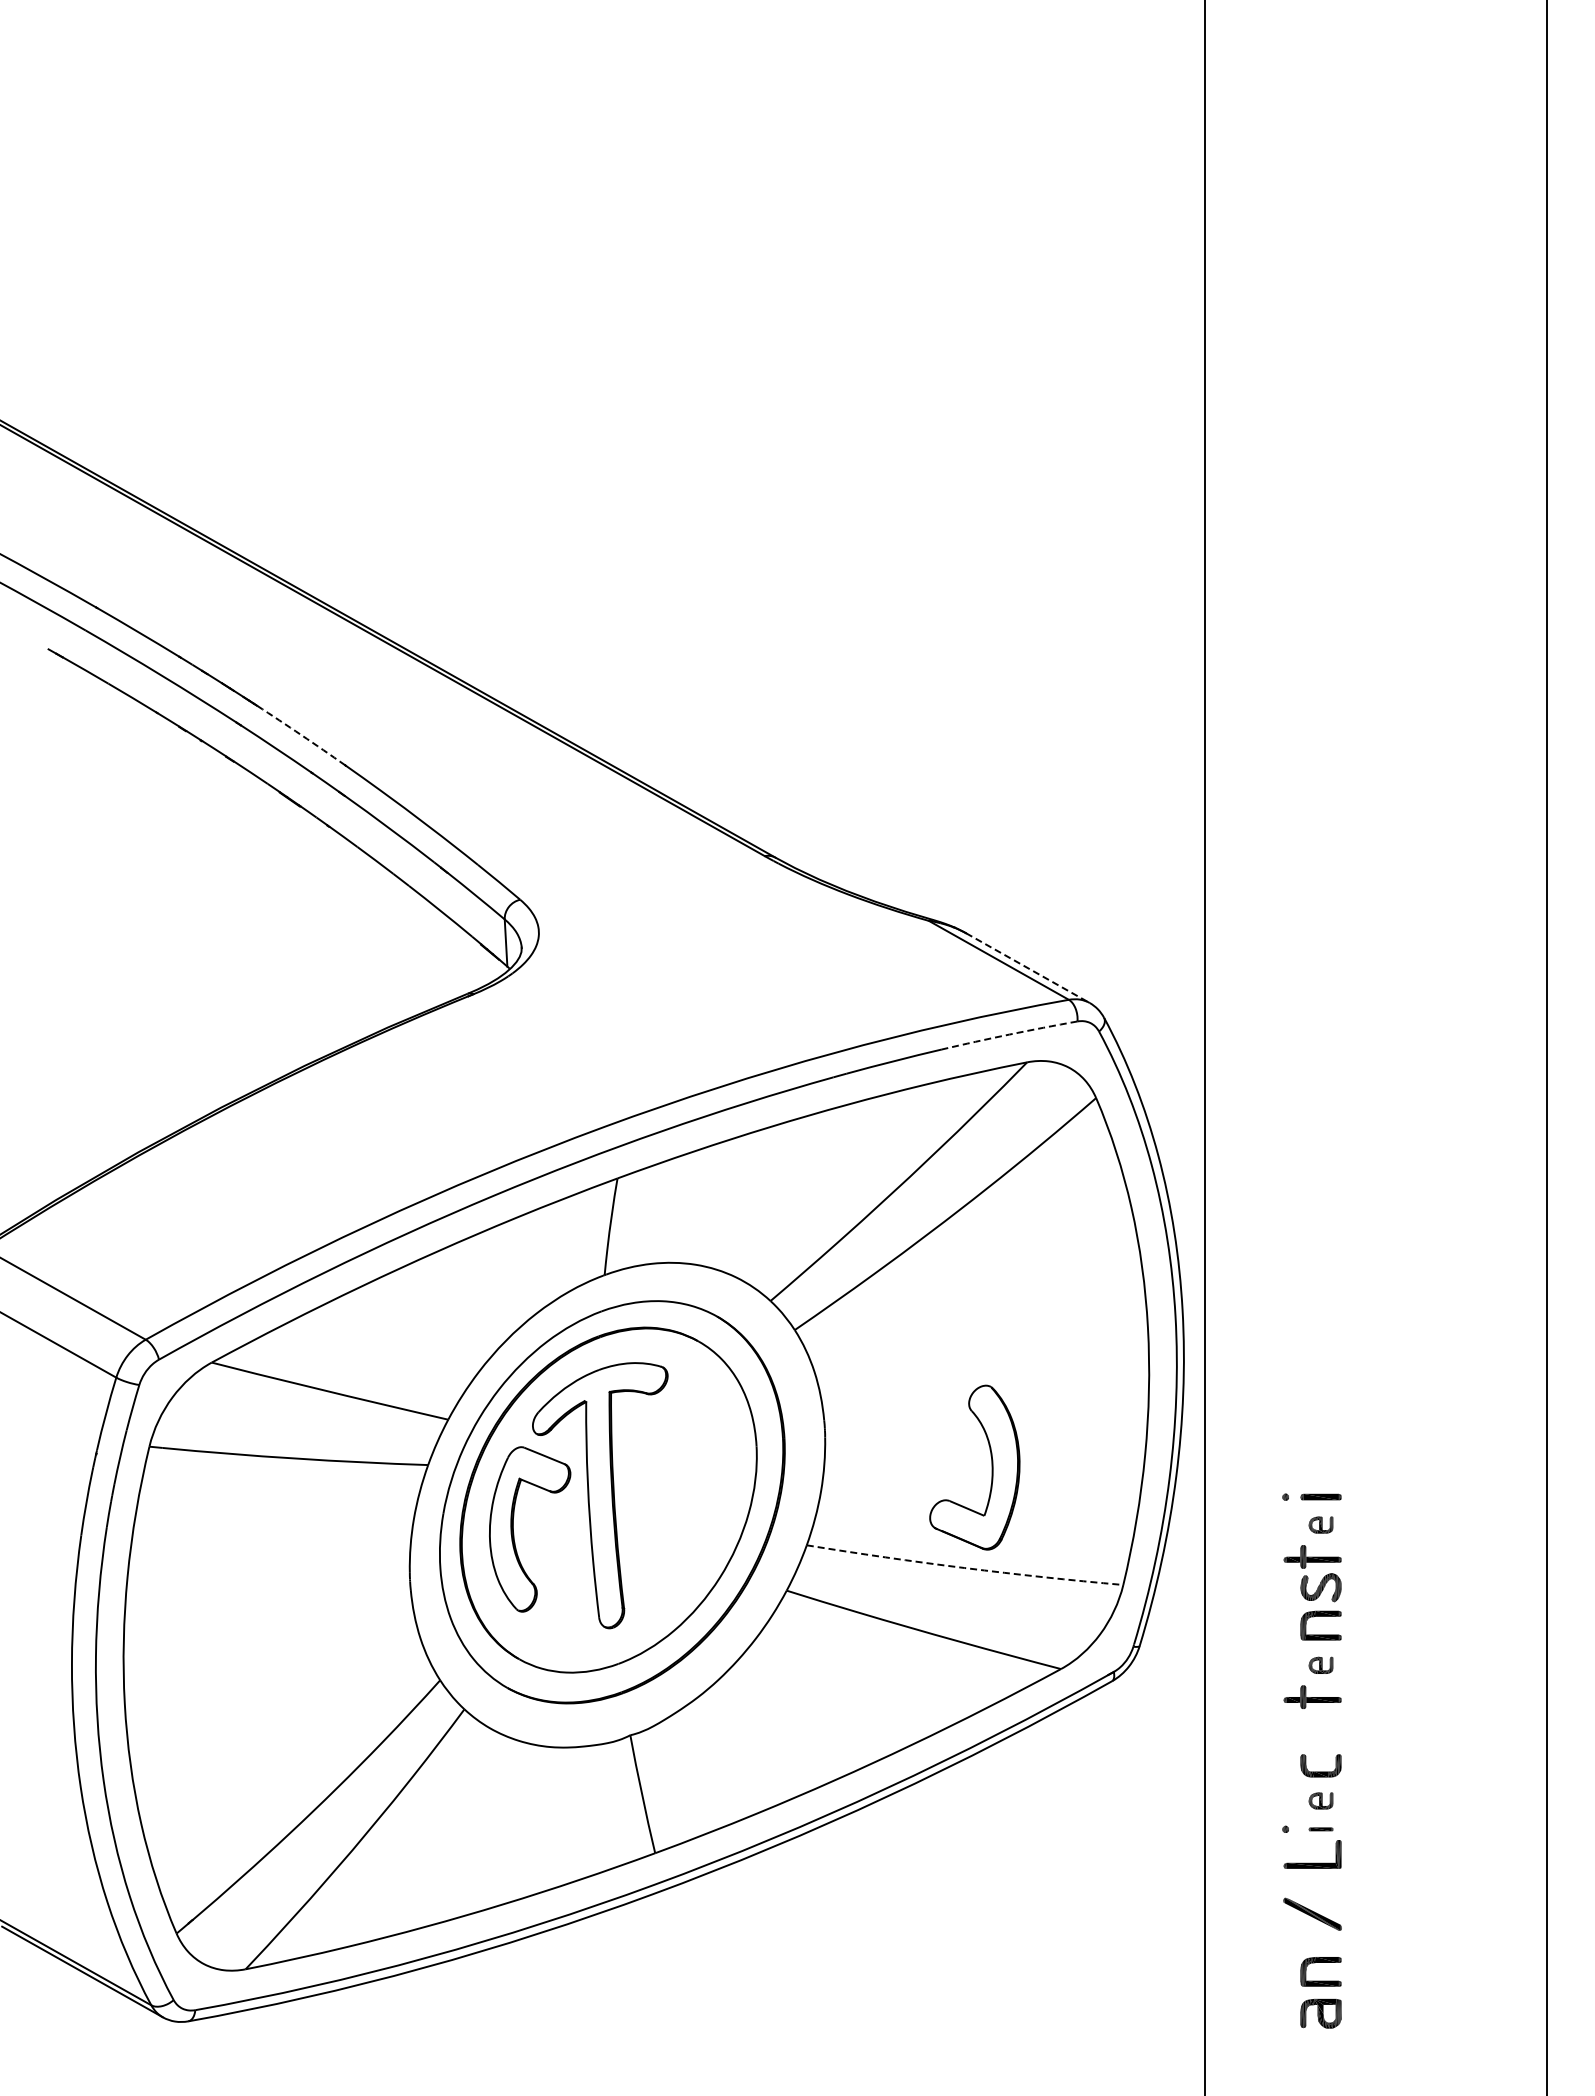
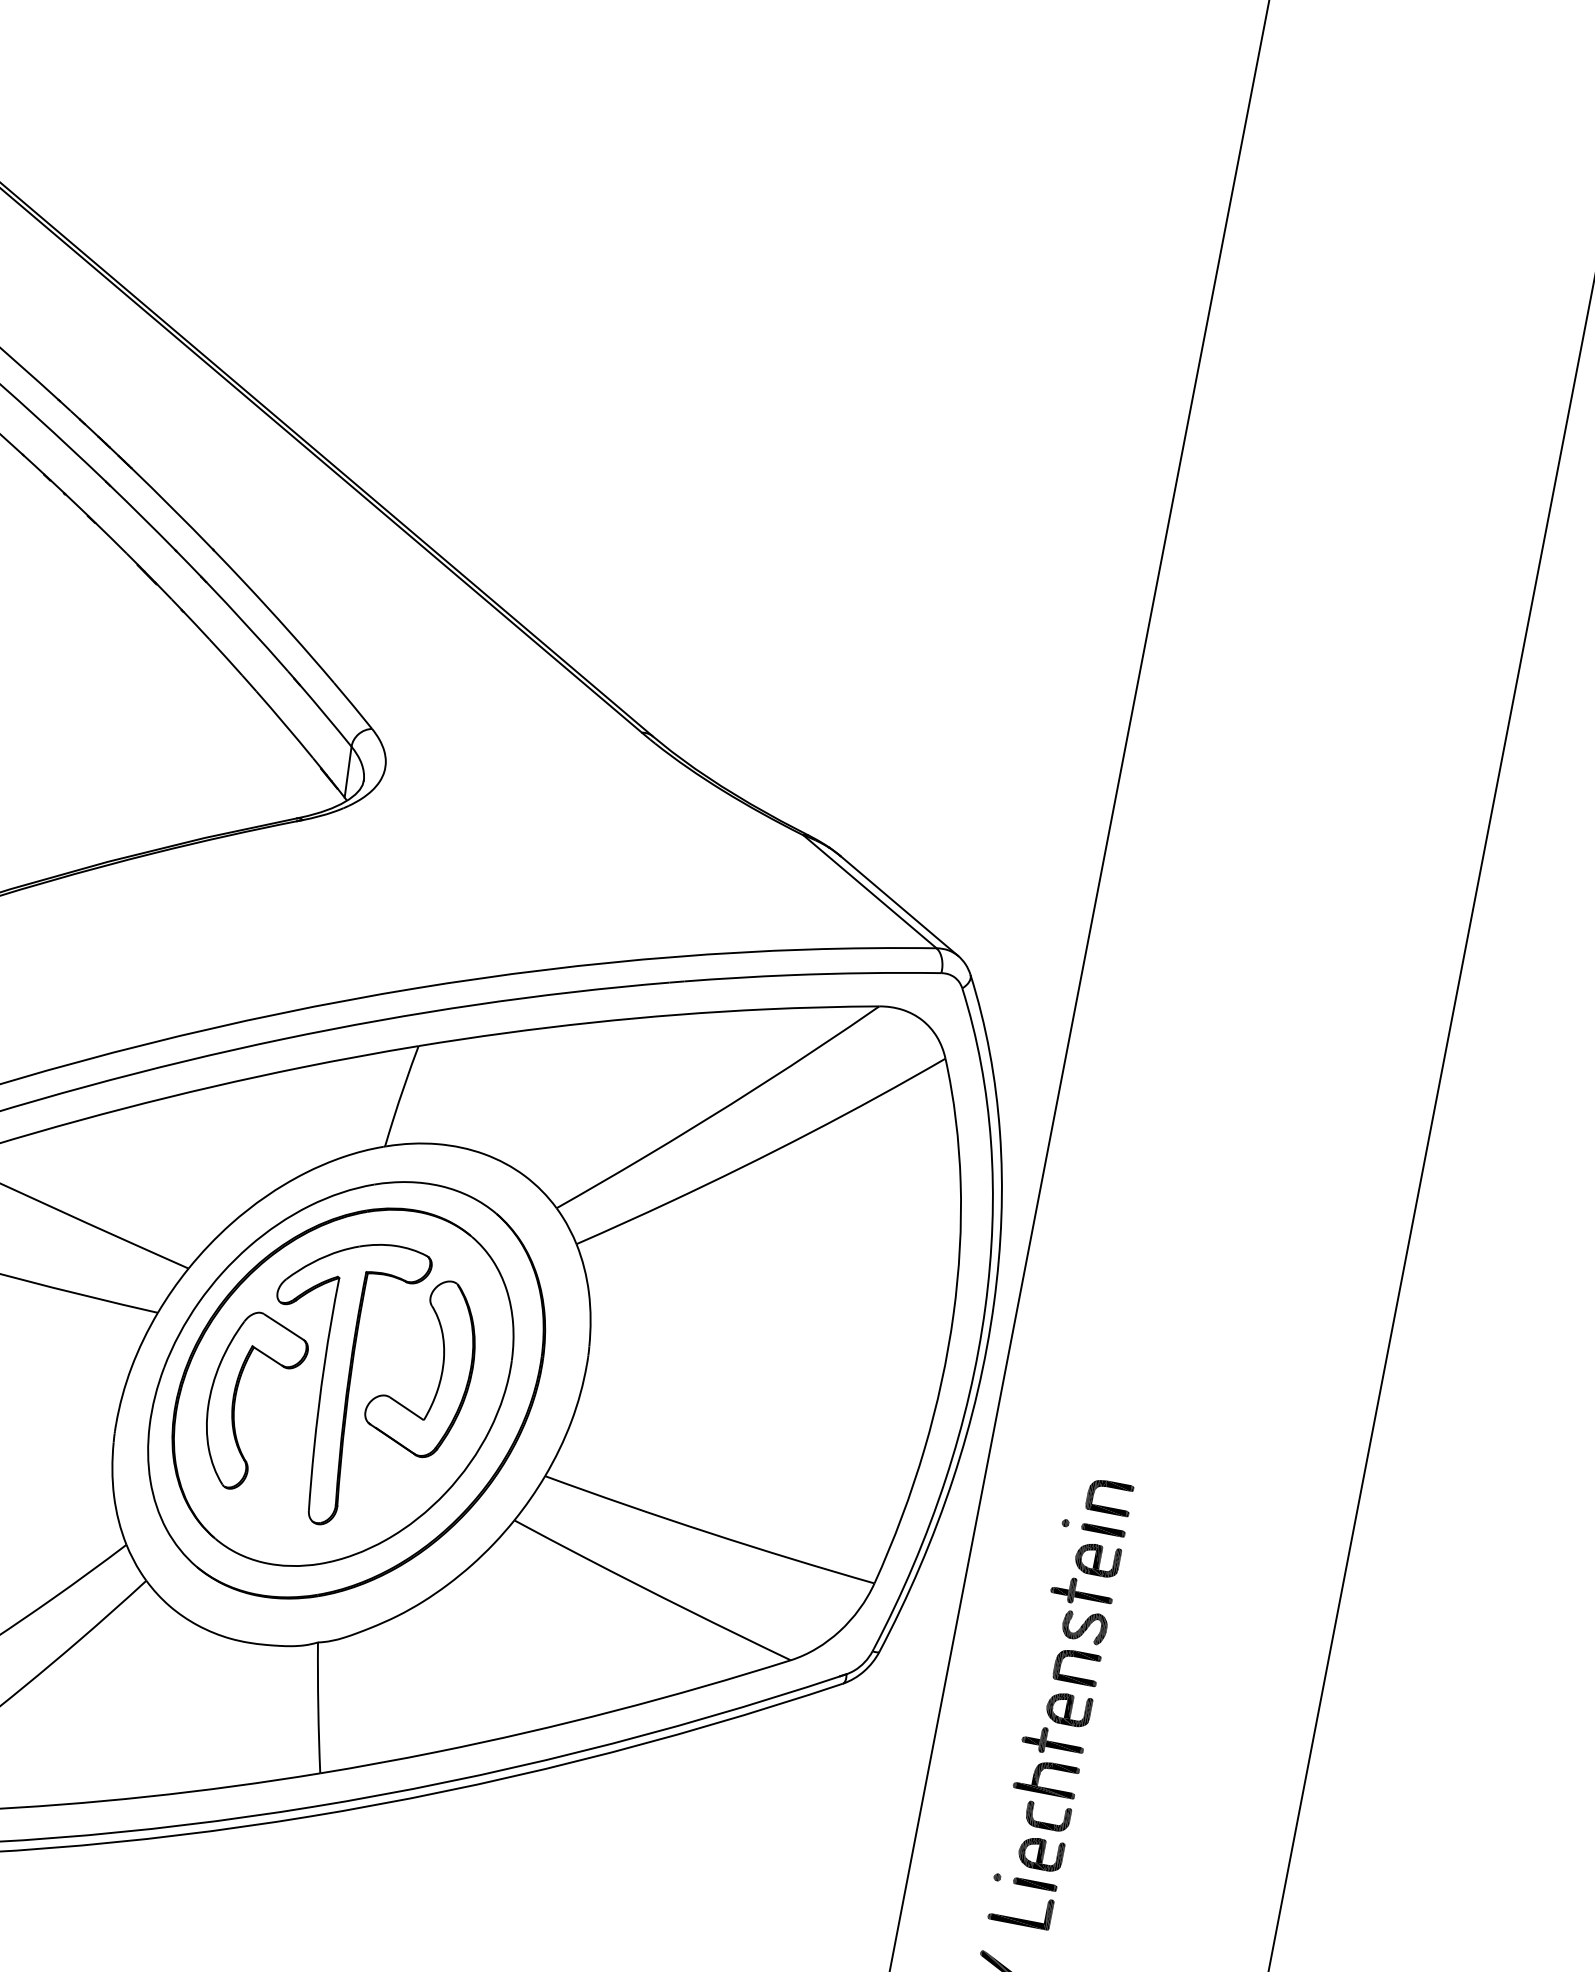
arc: (301, 735) -> (172, 508), dashed -> solid
line: (1027, 968) -> (898, 906), dashed -> solid
arc: (1009, 1034) -> (866, 973), dashed -> solid
part: (1320, 1457) -> (1110, 1487), added
part: (991, 1467) -> (441, 1370), moved
part: (1320, 1524) -> (1097, 1559), size x1.67
arc: (964, 1568) -> (708, 1533), dashed -> solid
part: (1320, 1665) -> (1068, 1709), size x1.67
part: (1312, 1730) -> (1046, 1777), added
part: (1320, 1800) -> (1040, 1853), size x1.67
part: (1320, 1829) -> (1034, 1884), size x1.67

